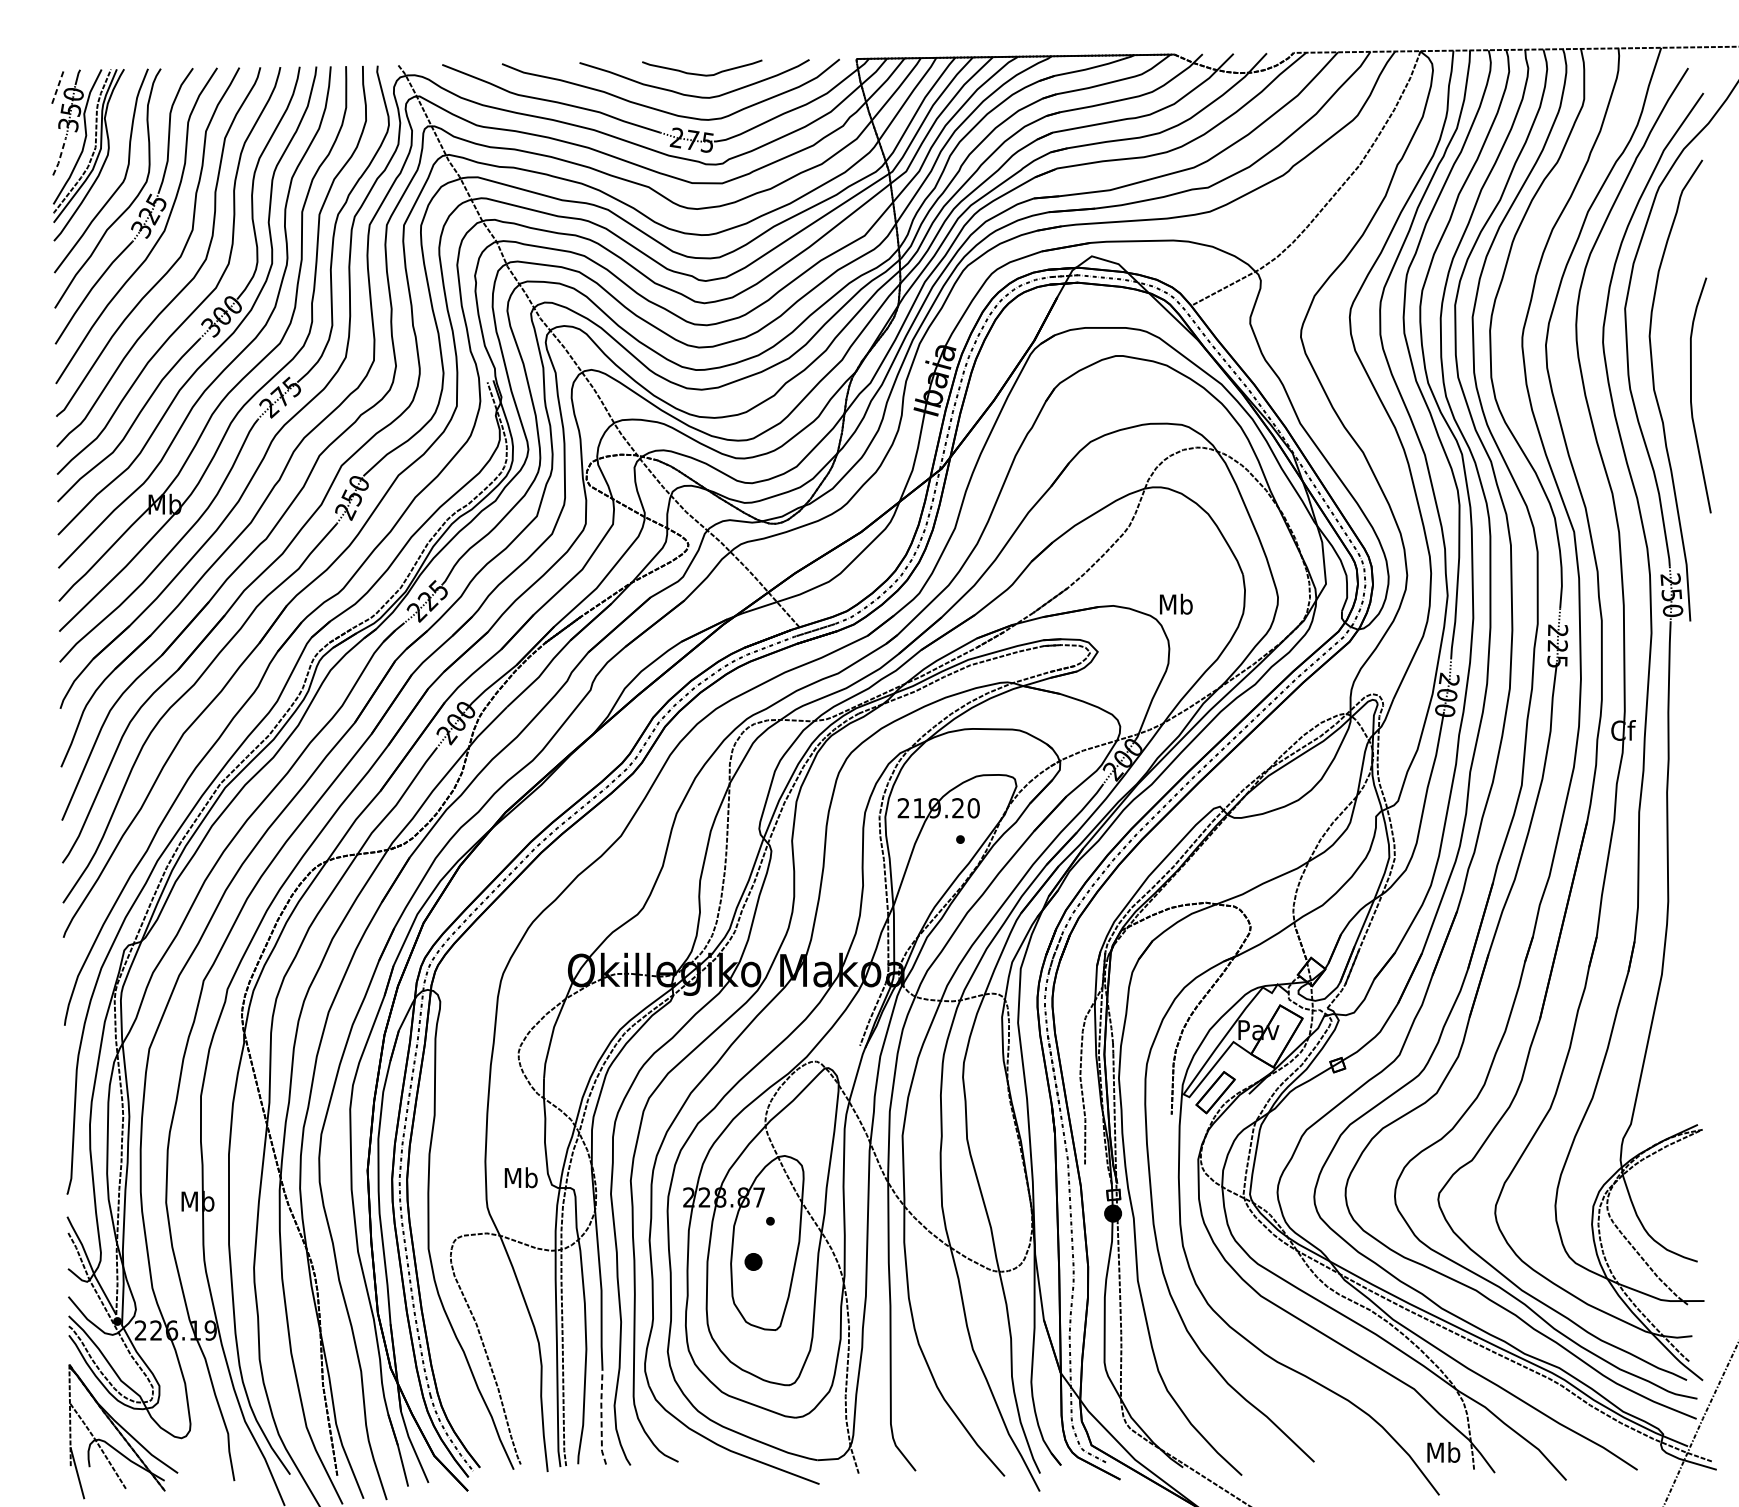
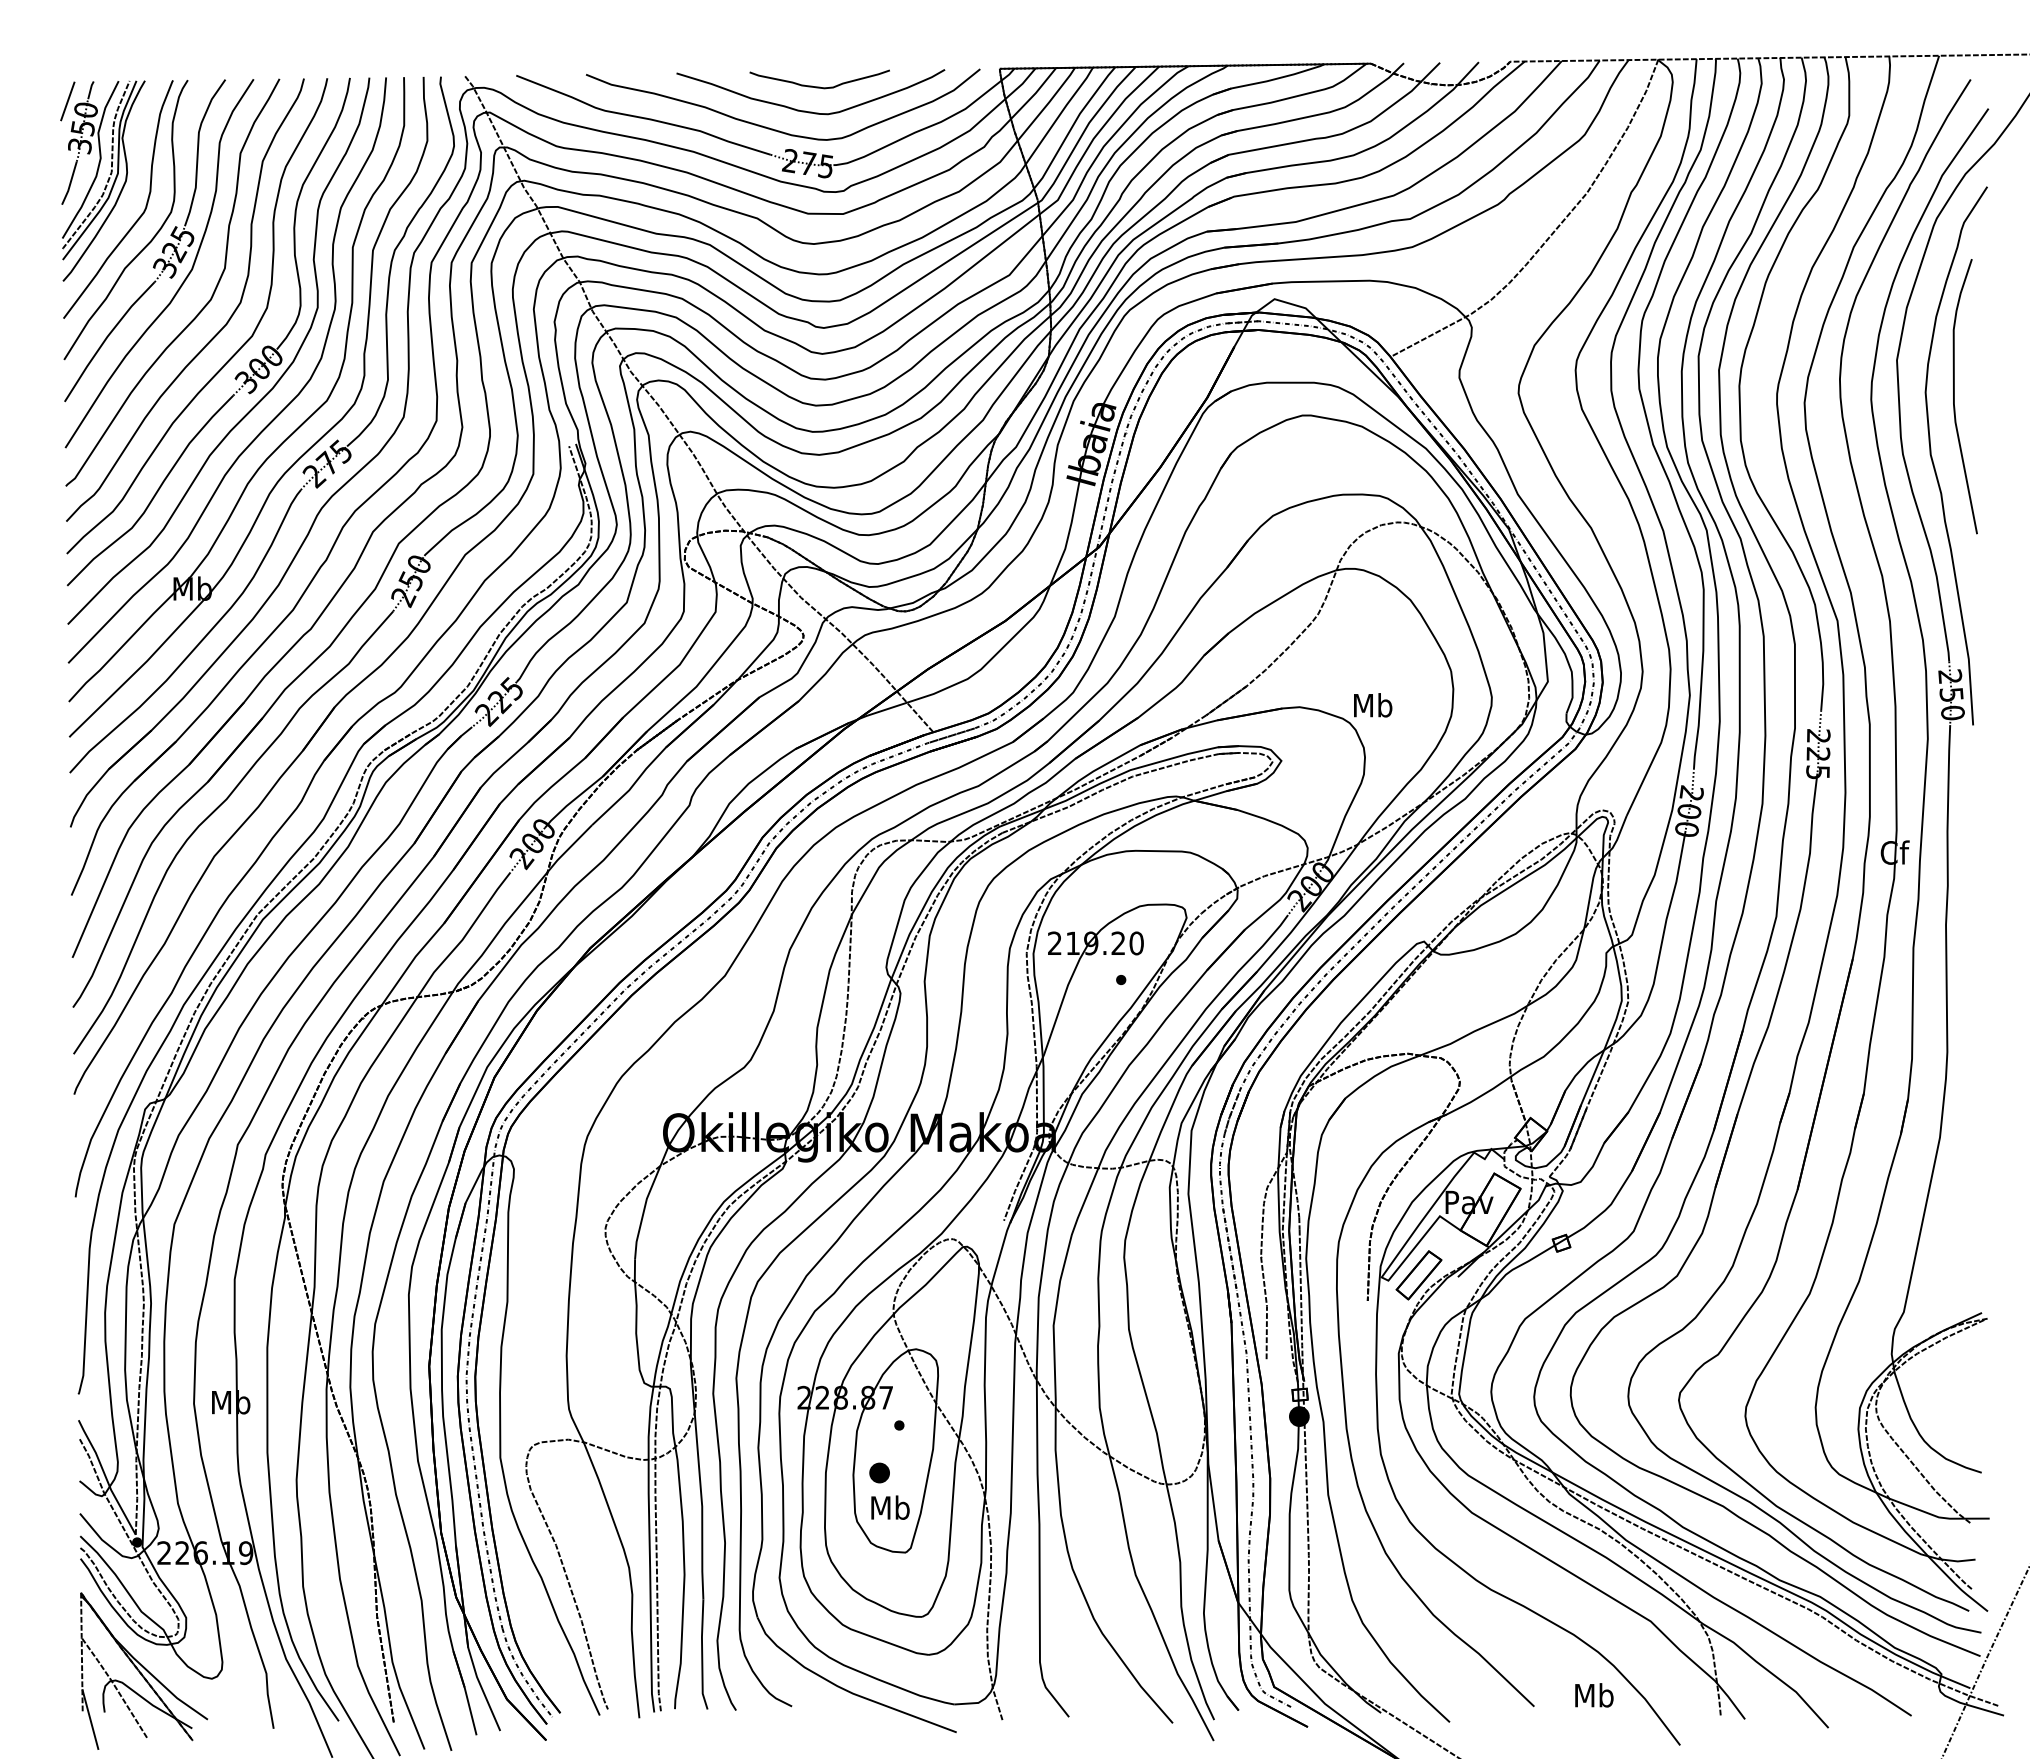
line: (57, 86) -> (67, 101), dashed -> solid
line: (60, 158) -> (70, 184), dashed -> solid
curve: (1691, 395) -> (1954, 396), moved
text: (521, 1177) -> (890, 1507), moved
line: (601, 1417) -> (702, 1654), dashed -> solid
text: (1443, 1452) -> (1594, 1695), moved

